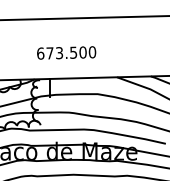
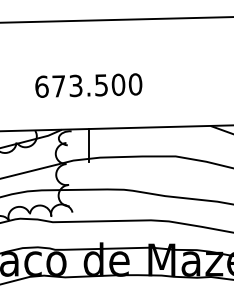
text: (66, 52) -> (88, 84), moved

